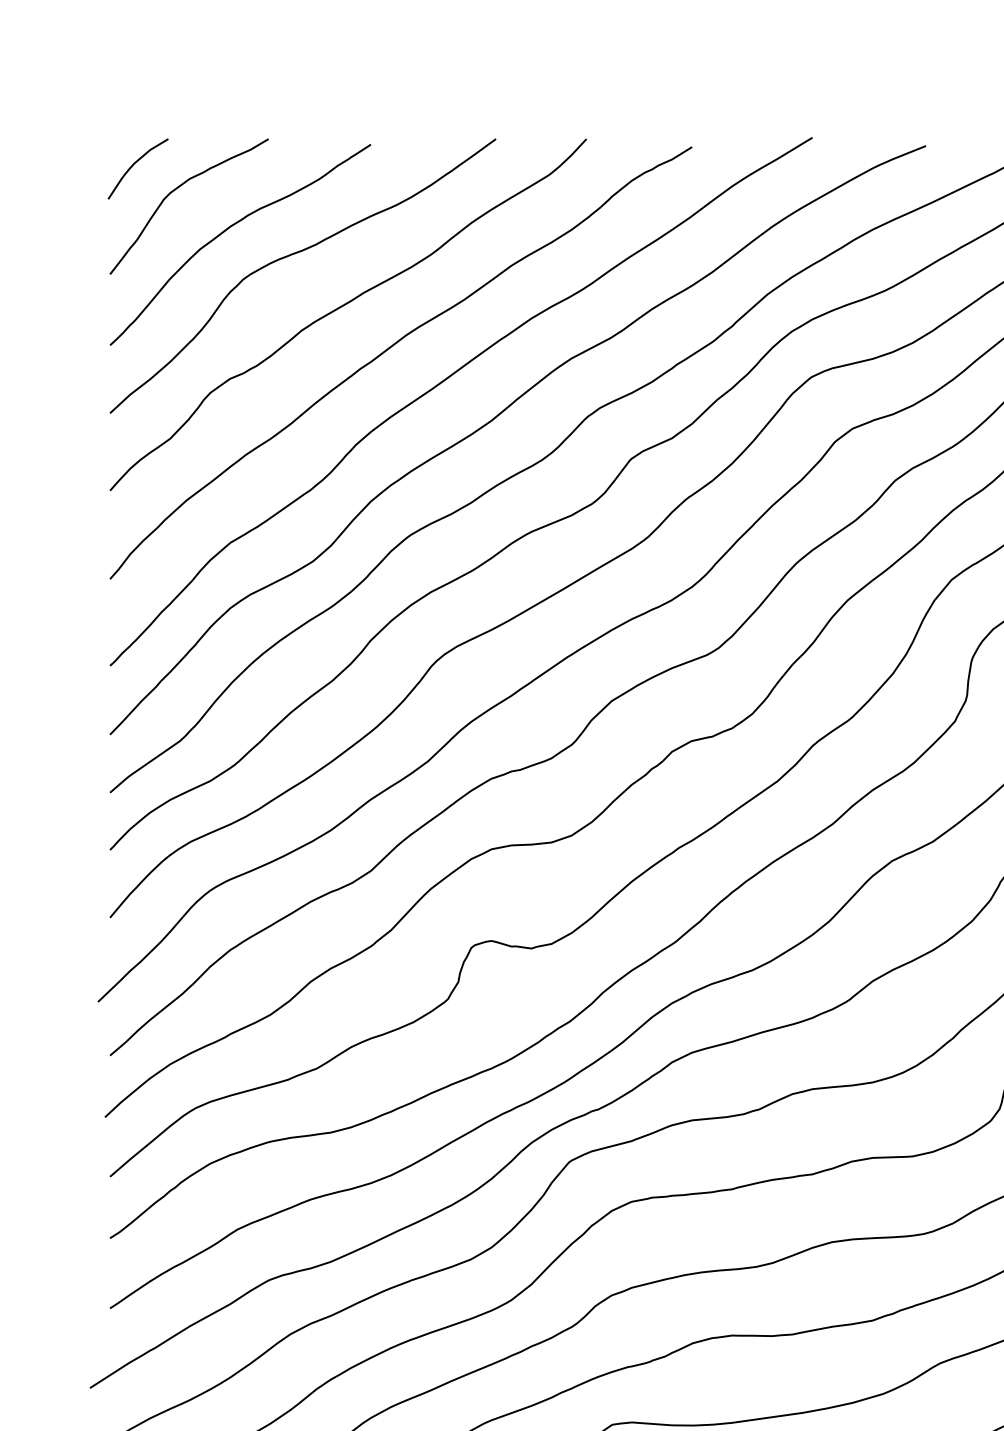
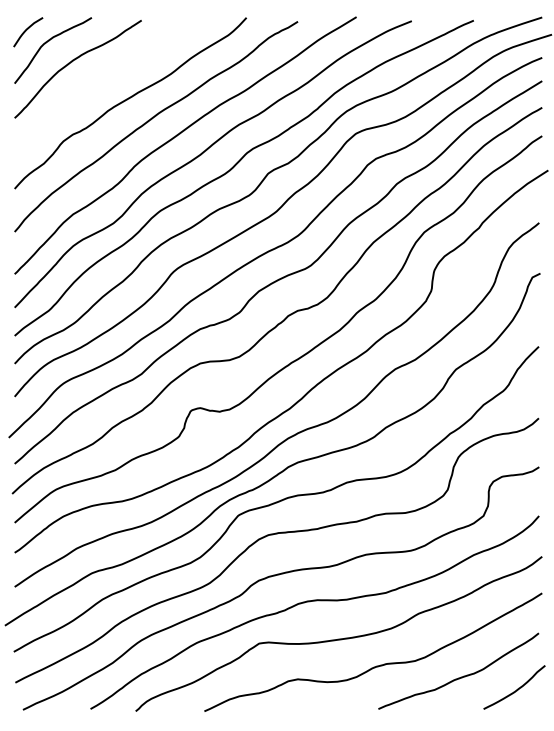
curve: (294, 255) -> (104, 74), removed

